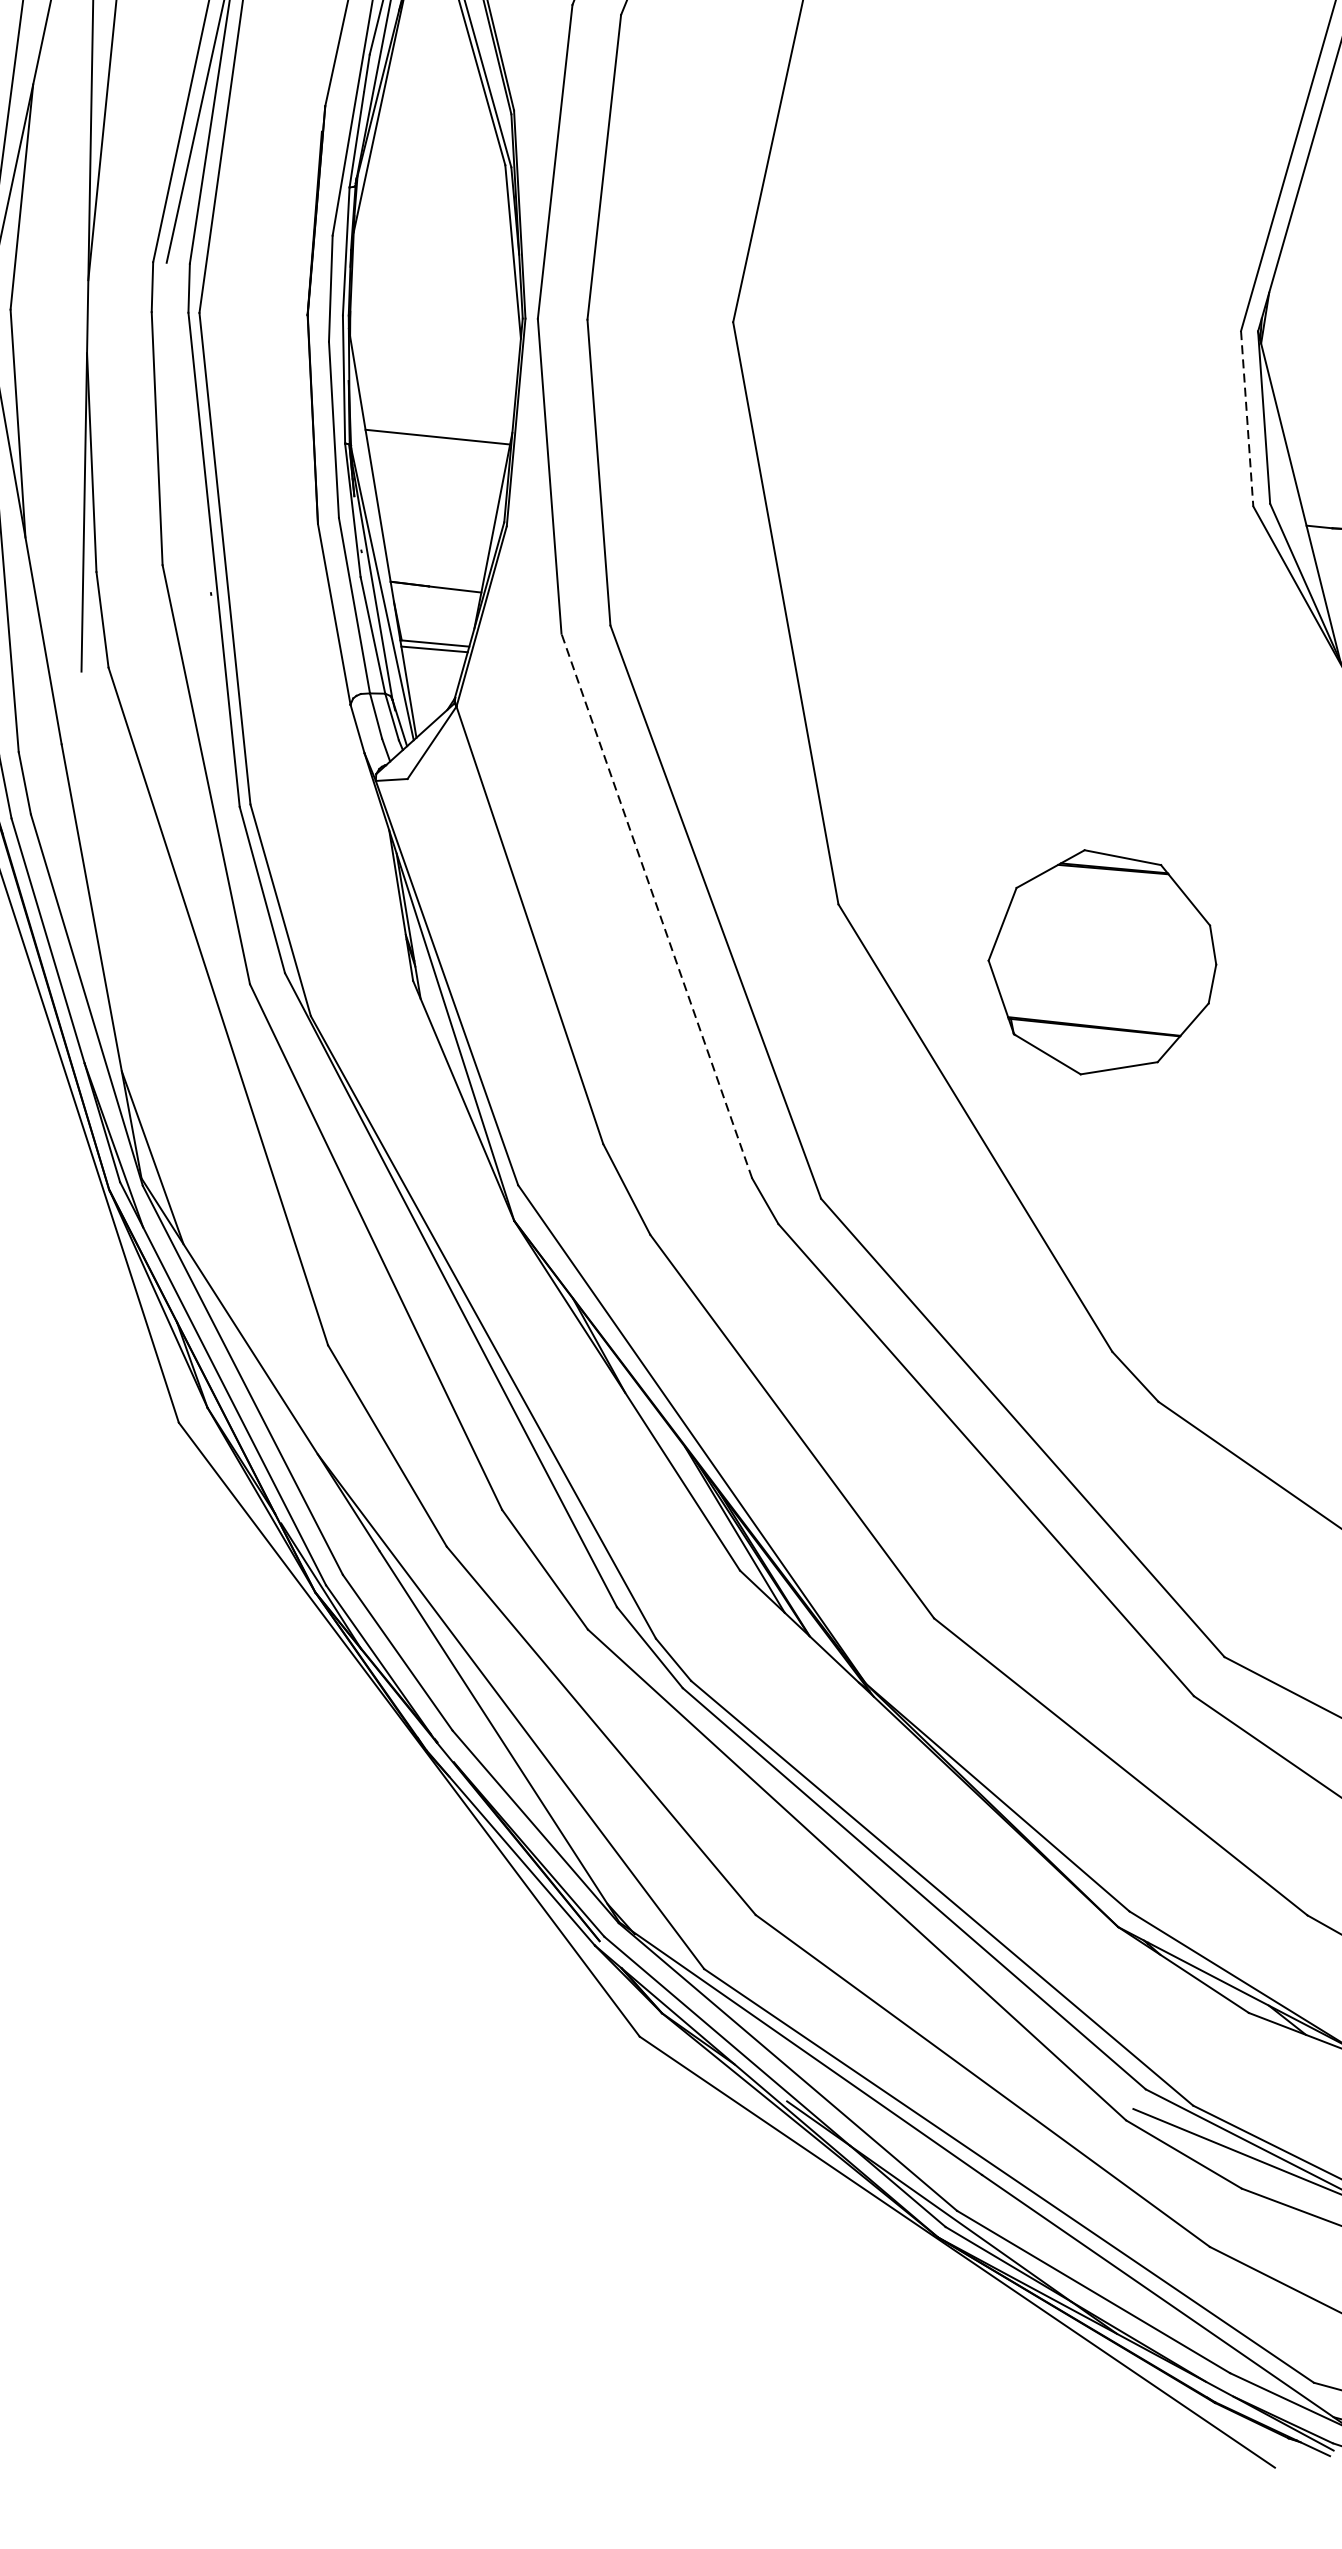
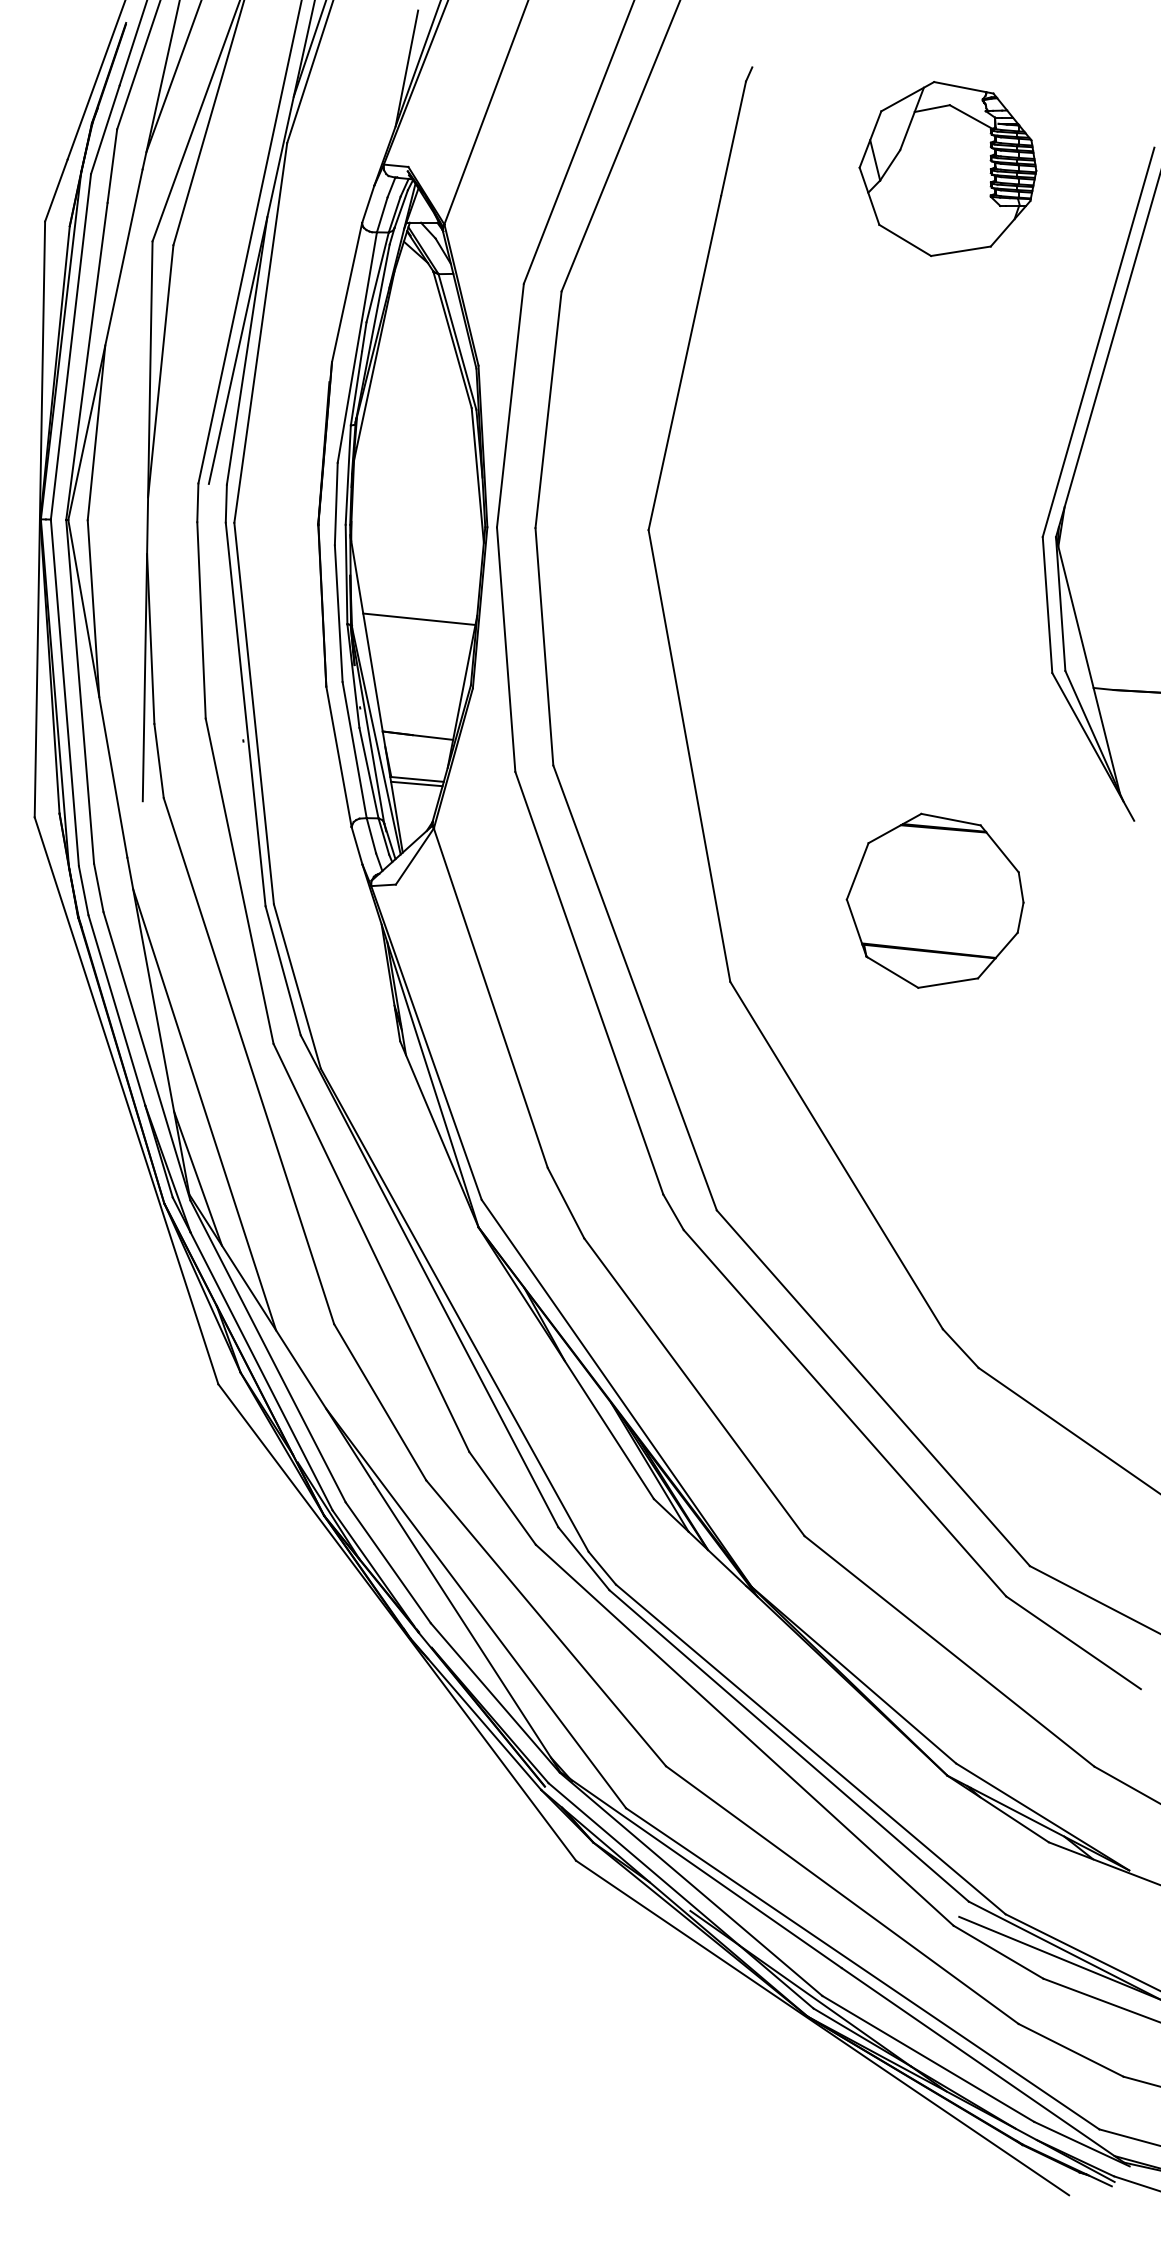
line: (1247, 419) -> (1047, 605), dashed -> solid
line: (657, 906) -> (589, 983), dashed -> solid
part: (1101, 961) -> (934, 900), moved
line: (161, 1068) -> (204, 1109), added

